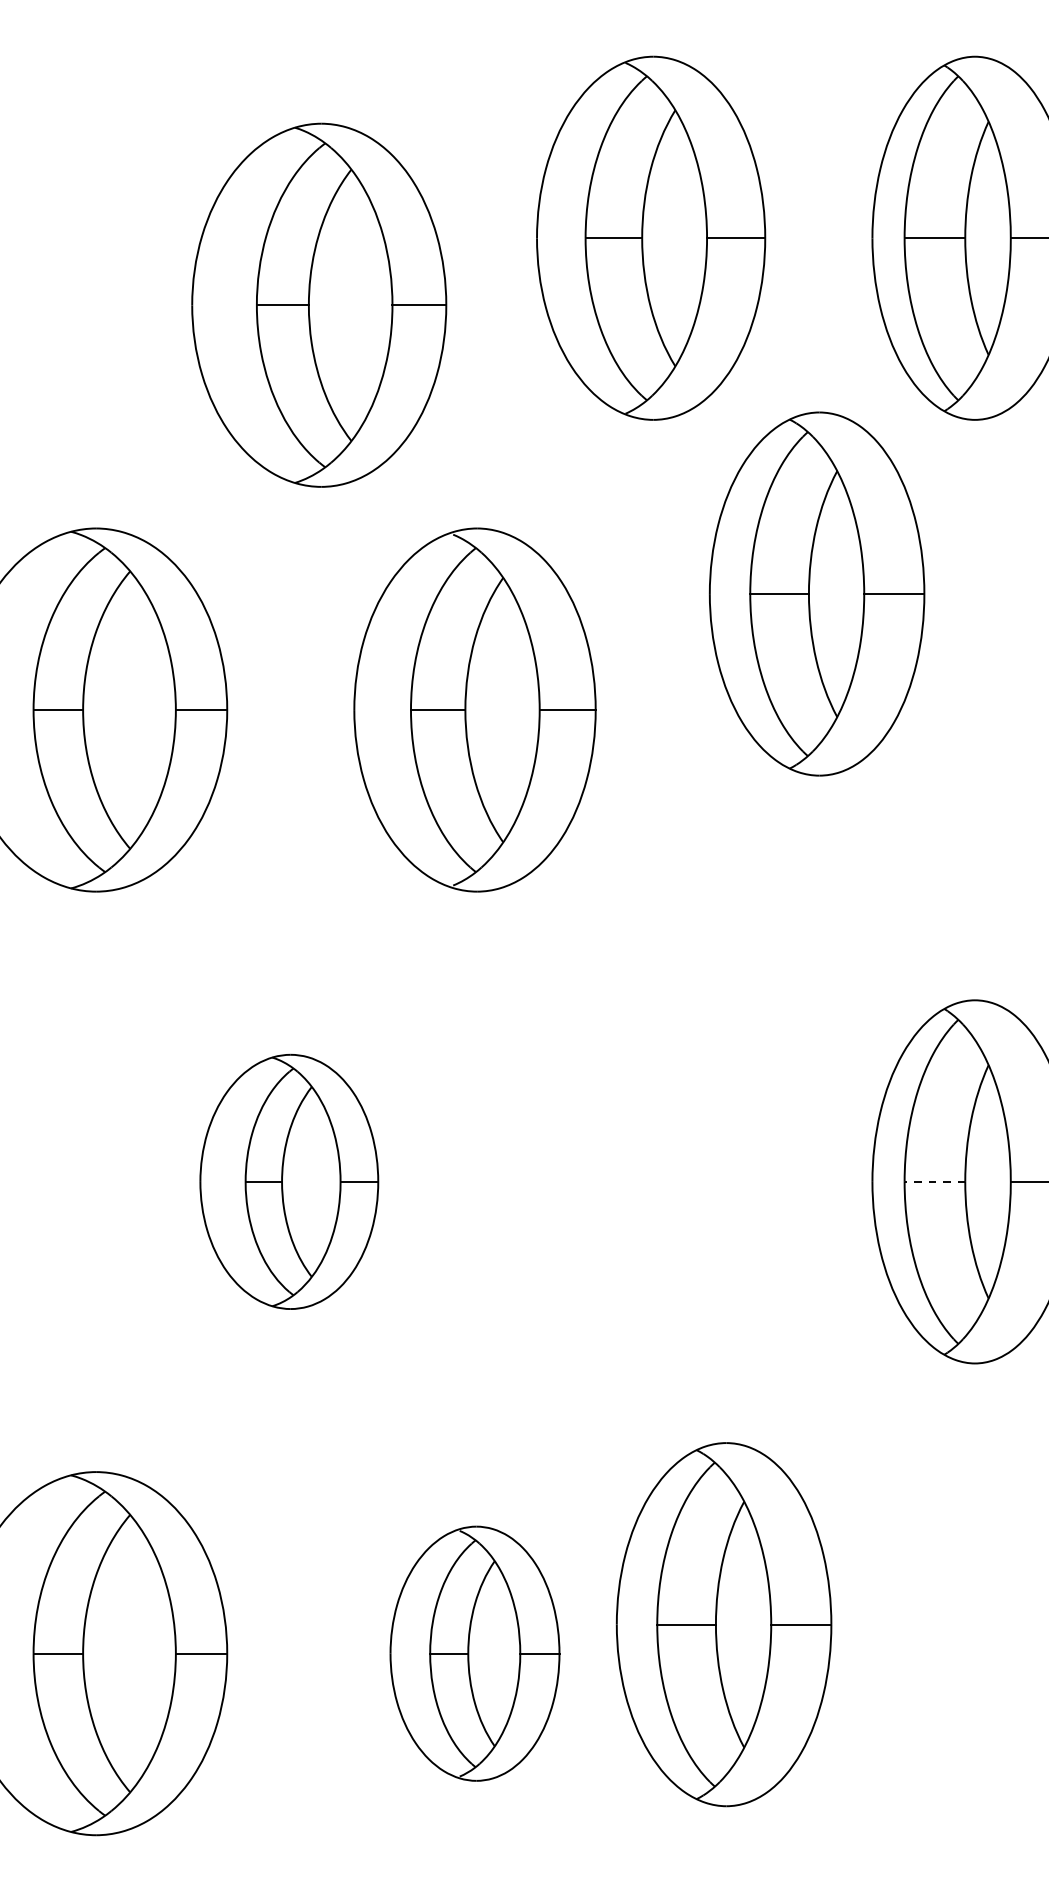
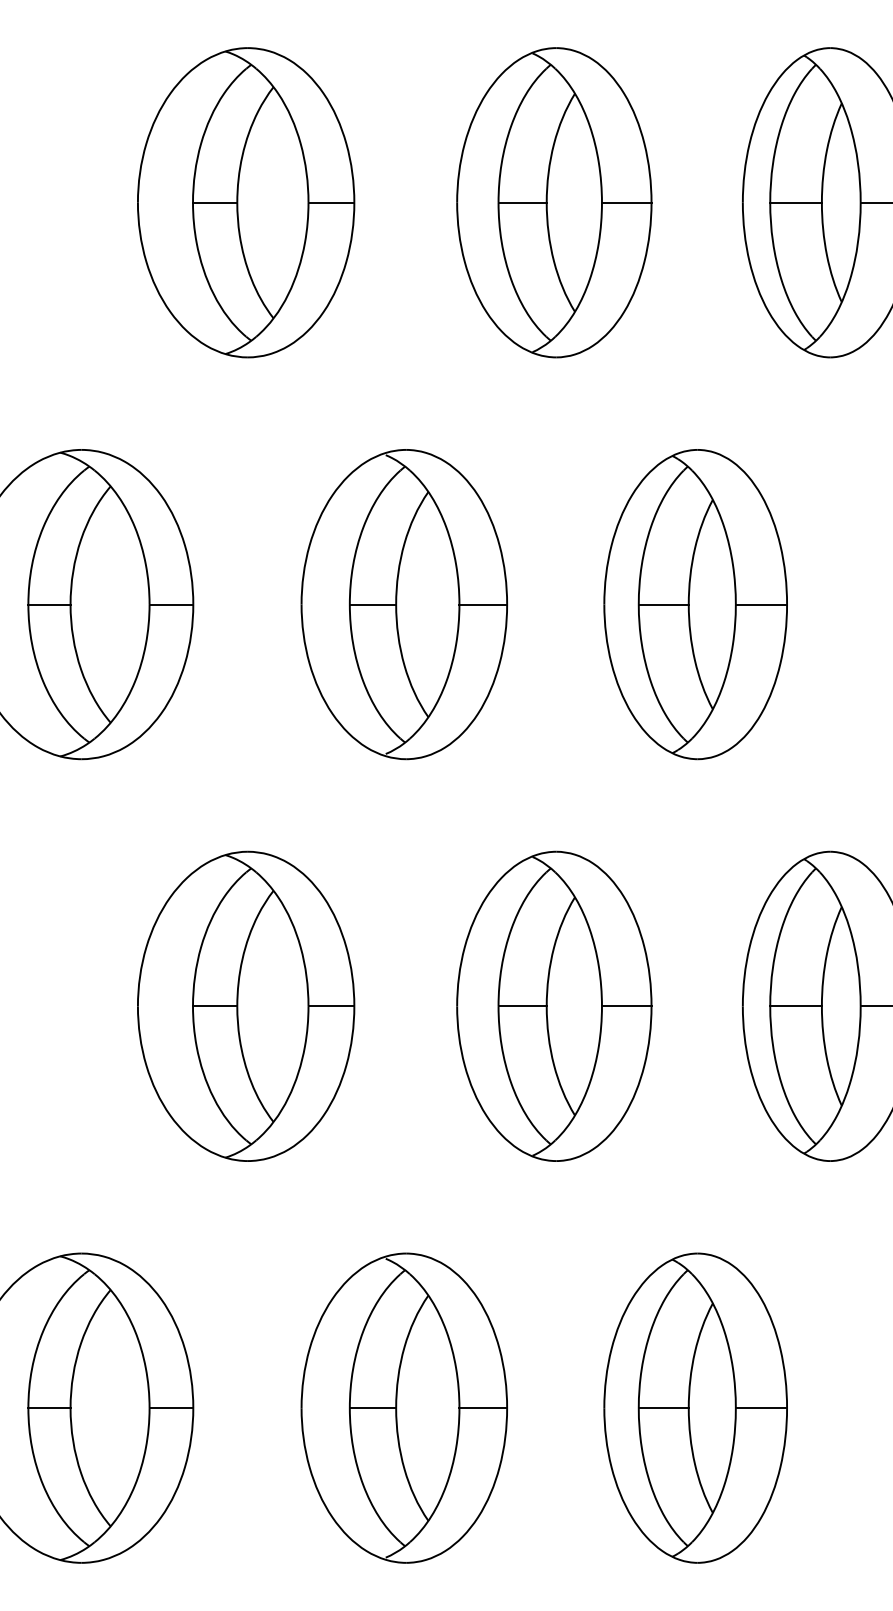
part: (319, 304) -> (246, 202), moved
part: (816, 593) -> (695, 604), moved
part: (289, 1181) -> (246, 1006), size x1.43
part: (651, 1181) -> (554, 1006), added
line: (934, 1181) -> (795, 1006), dashed -> solid
part: (723, 1624) -> (695, 1408), moved
part: (474, 1653) -> (403, 1408), size x1.43

